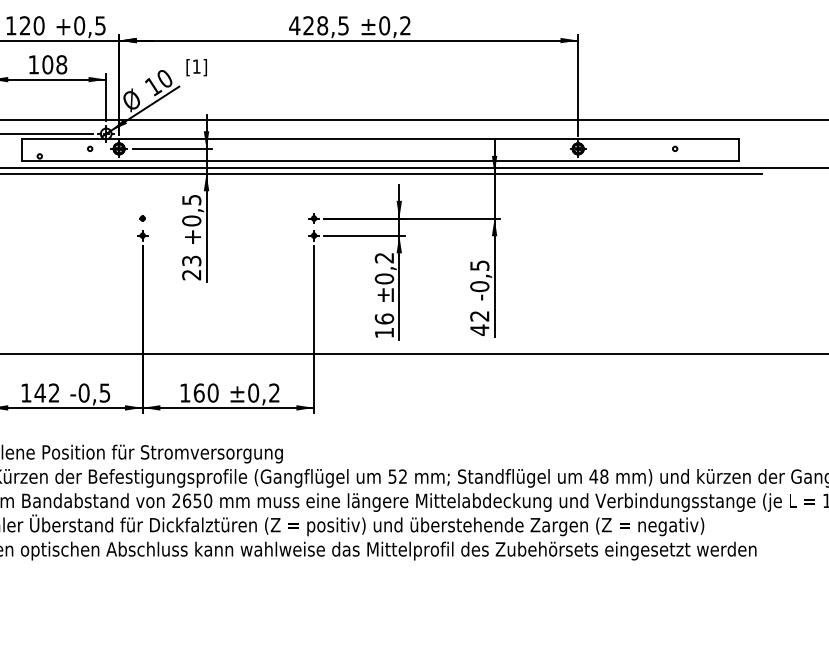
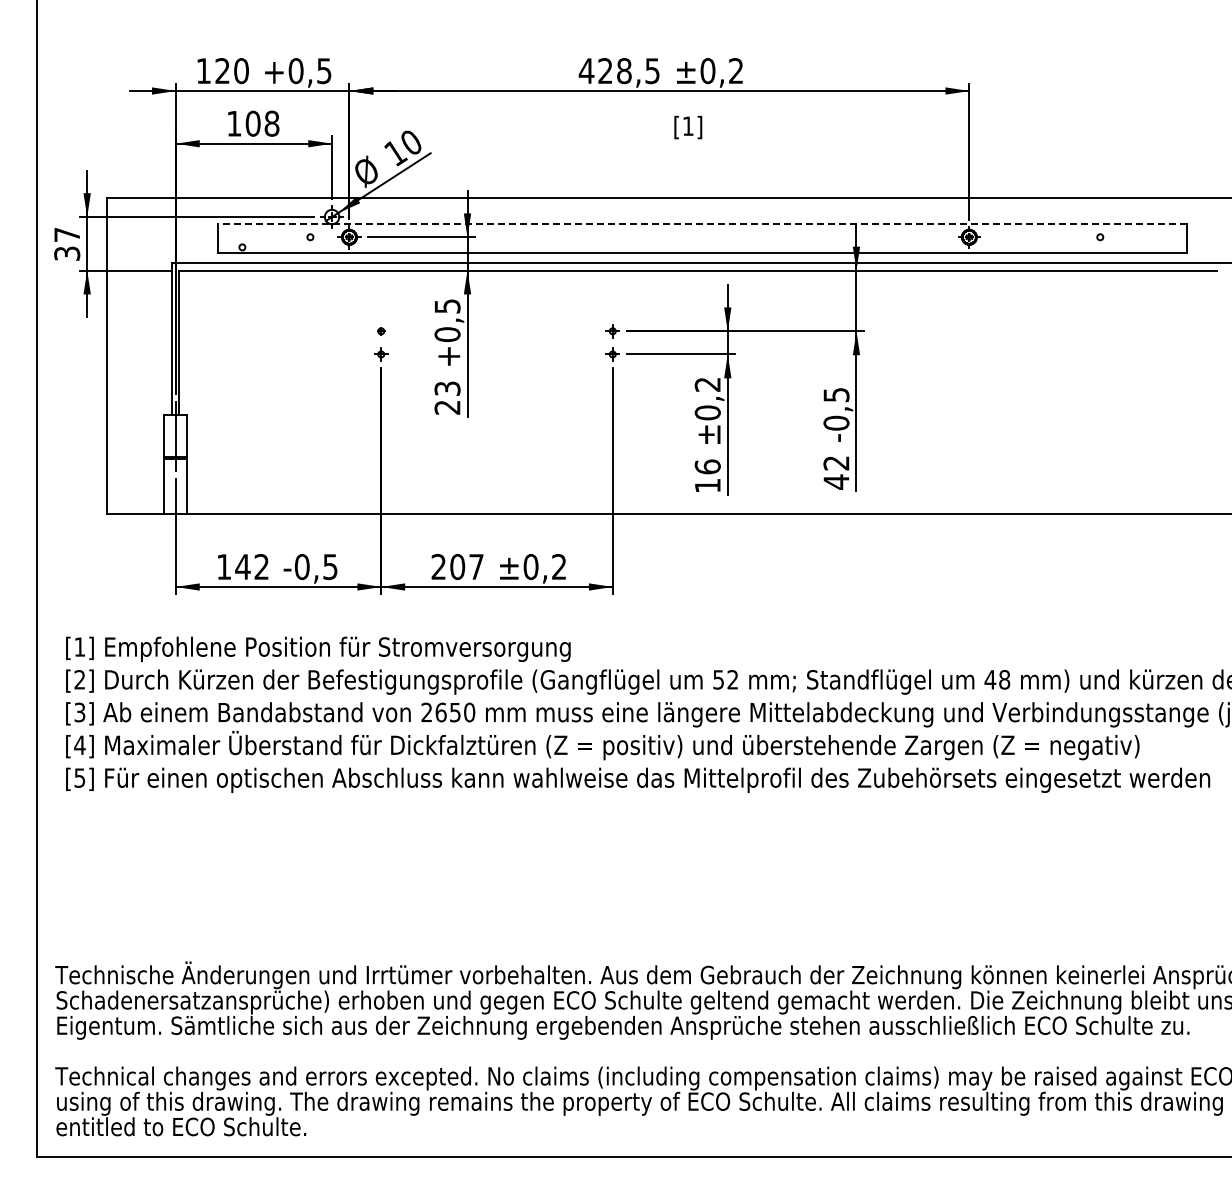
text: (196, 67) -> (688, 127), moved
line: (380, 139) -> (702, 224), solid -> dashed
text: (199, 392) -> (457, 566), 160 -> 207

